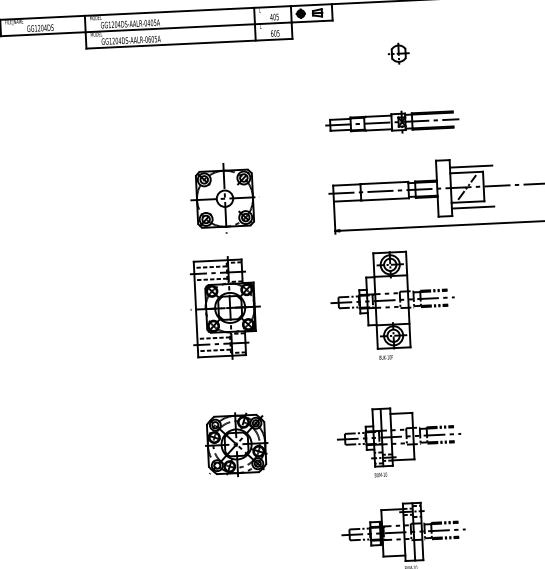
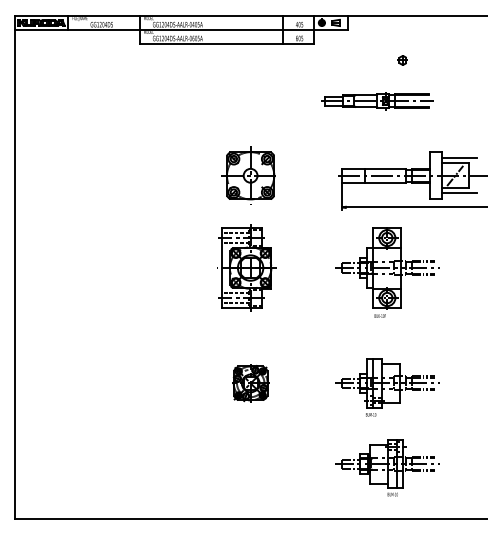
part: (398, 53) -> (402, 60), size x0.6
part: (392, 122) -> (377, 101), moved
part: (236, 444) -> (250, 383), size x0.7

